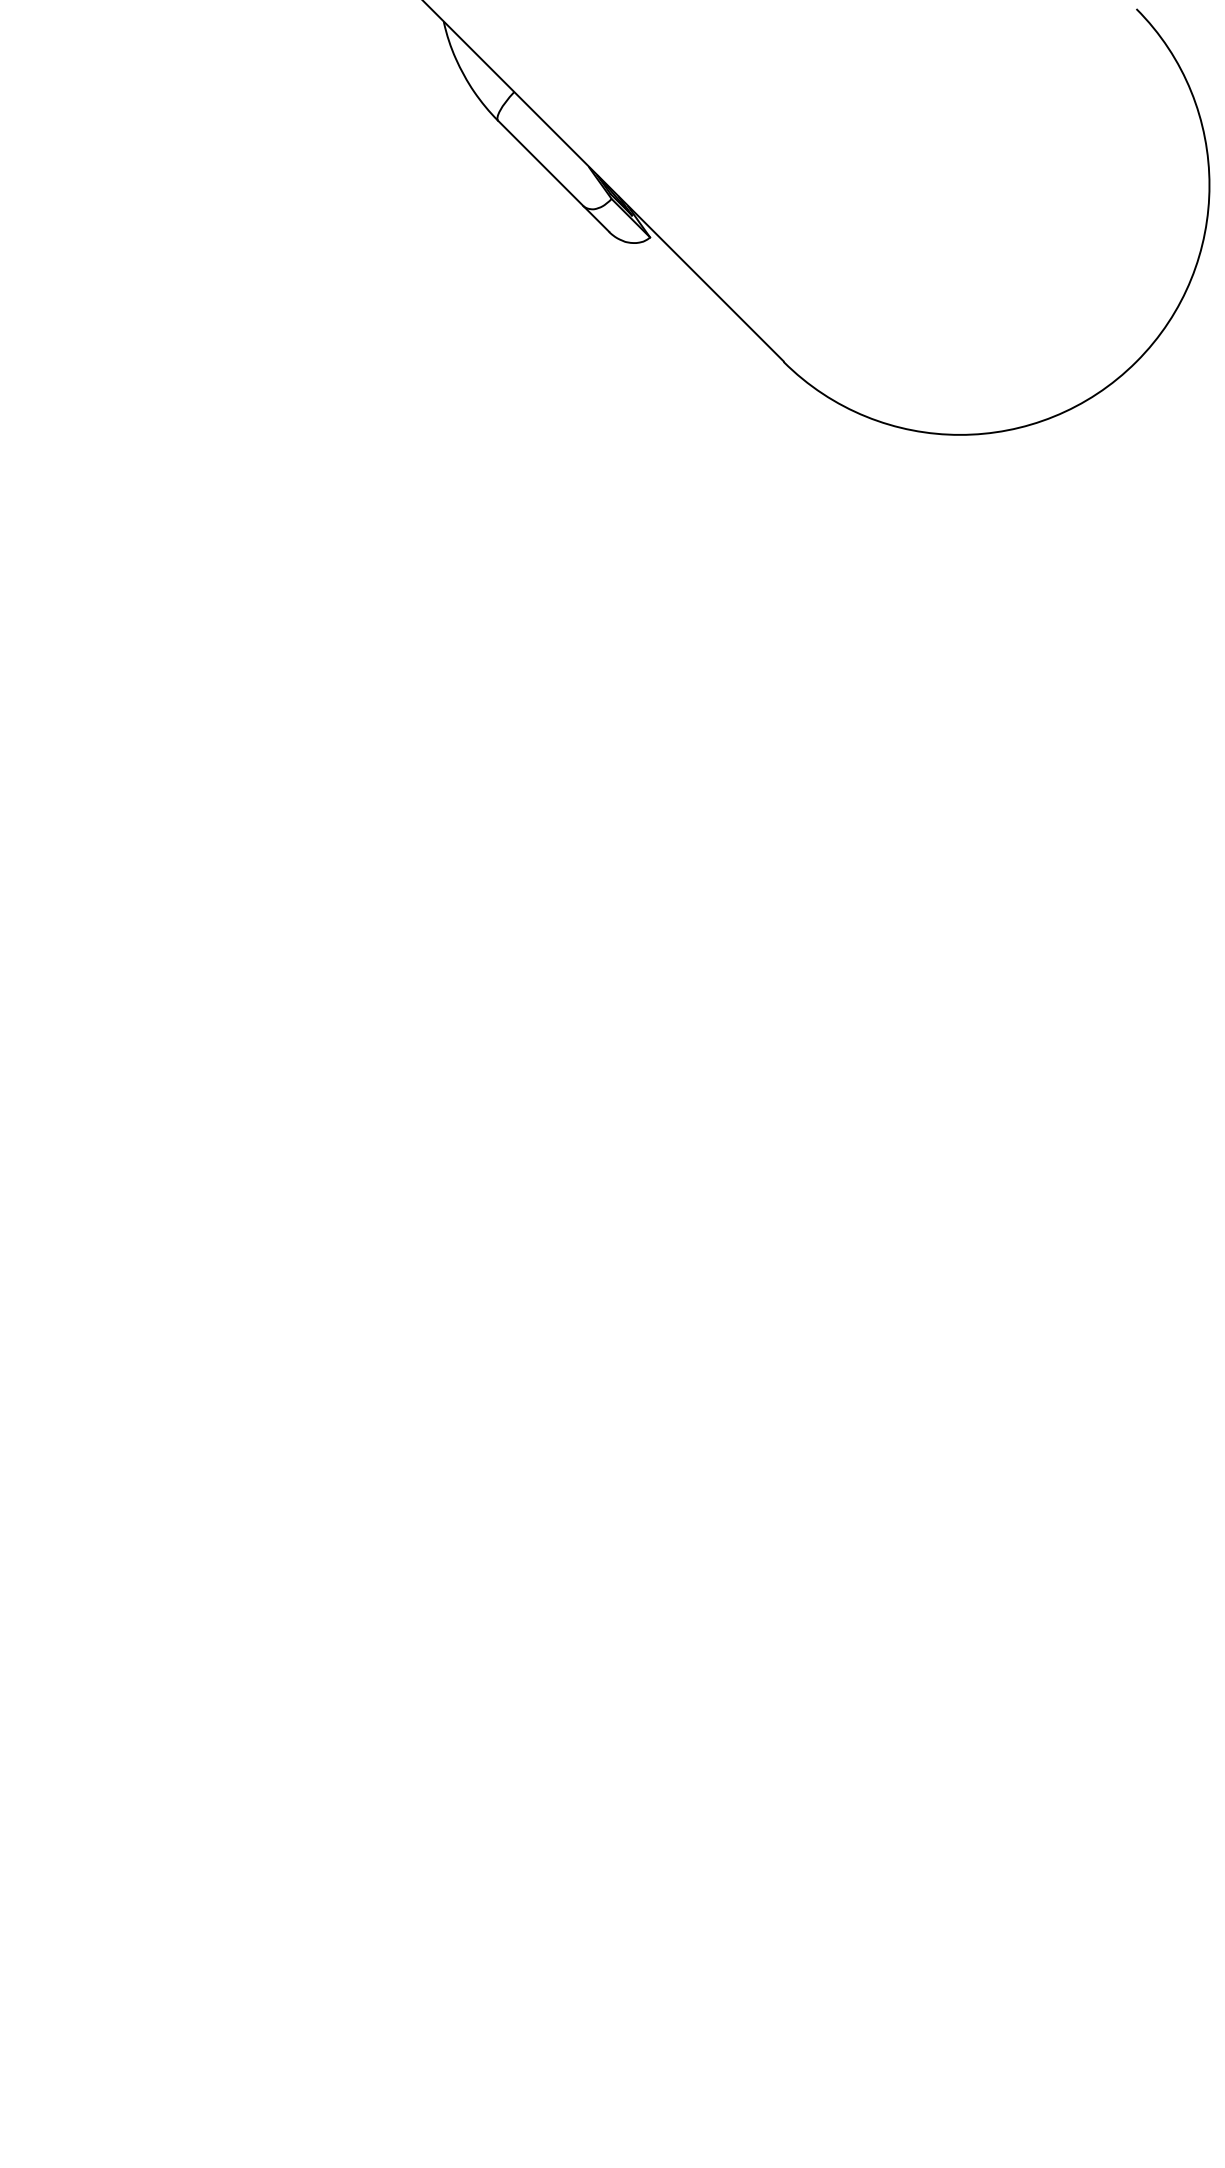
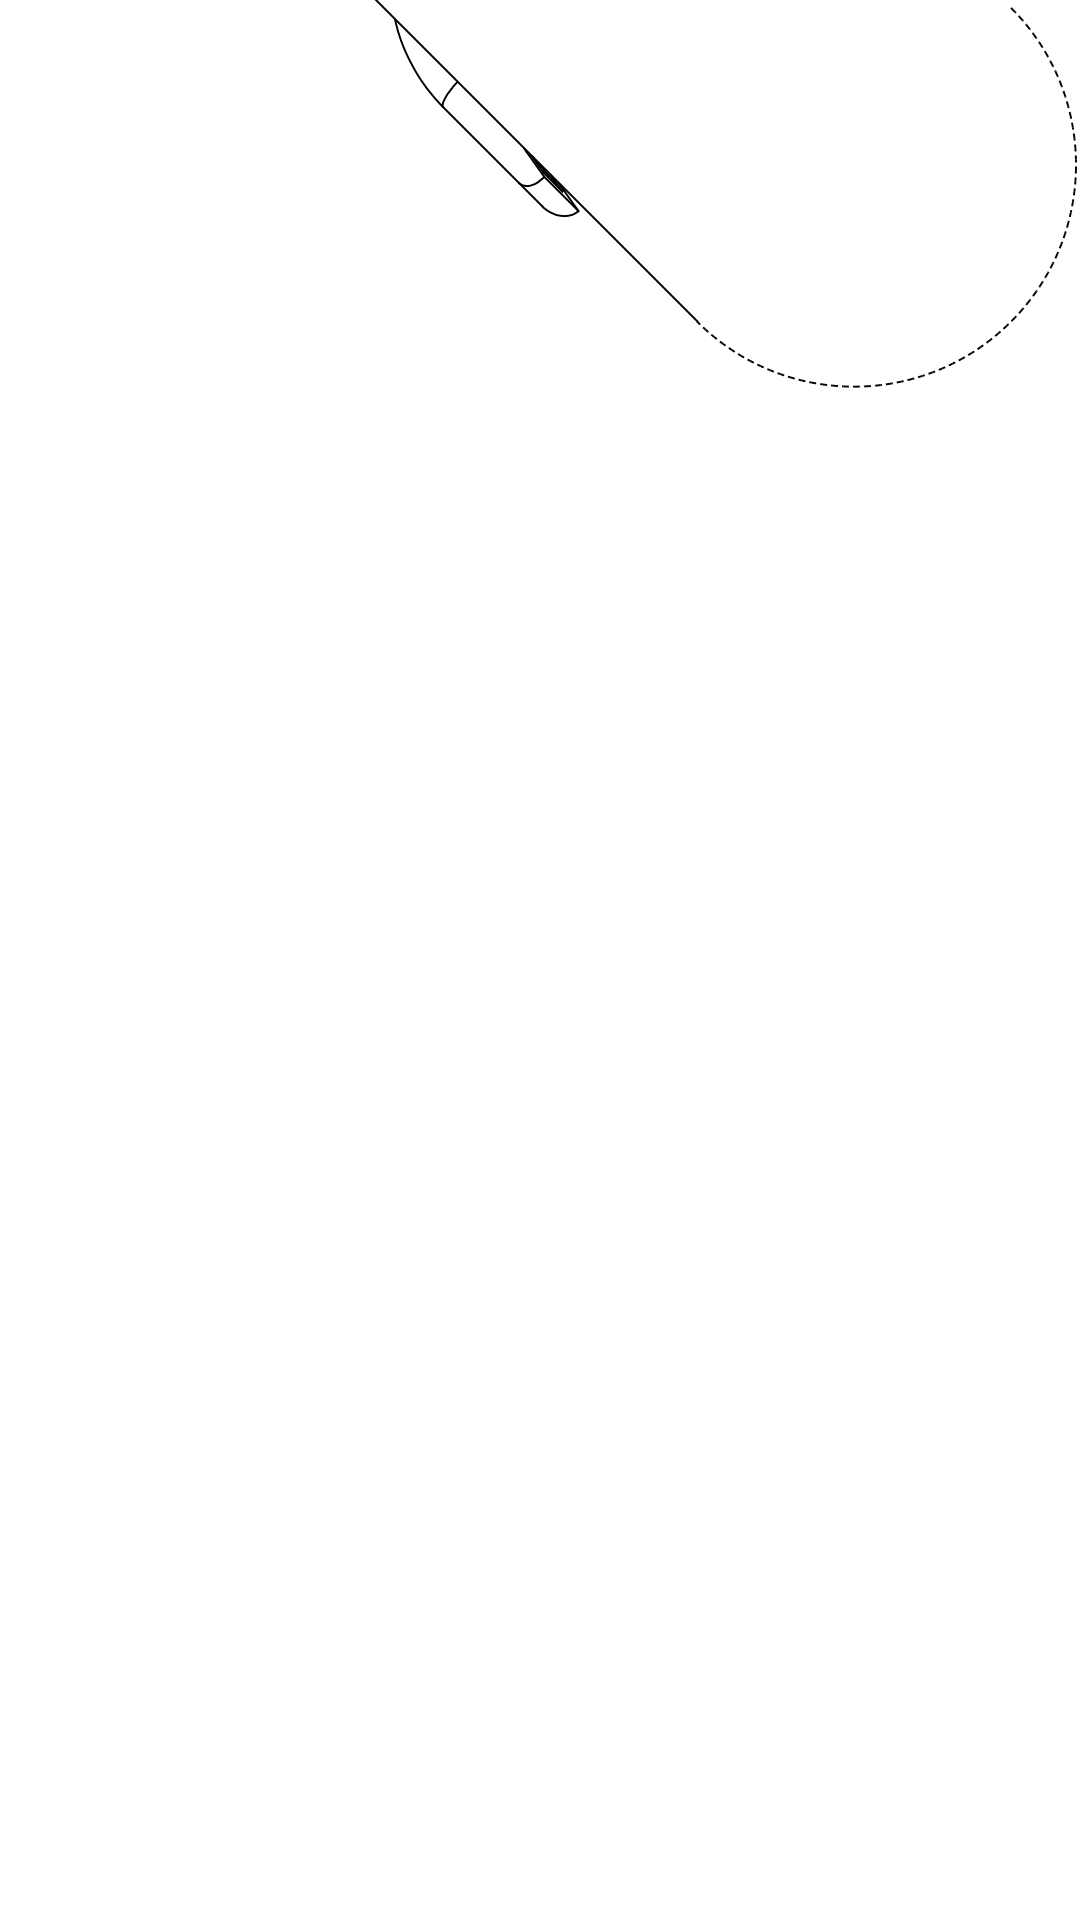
arc: (1136, 361) -> (1011, 321), solid -> dashed

